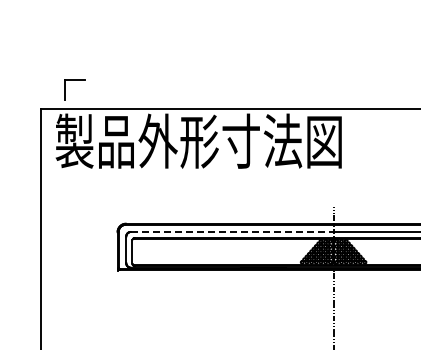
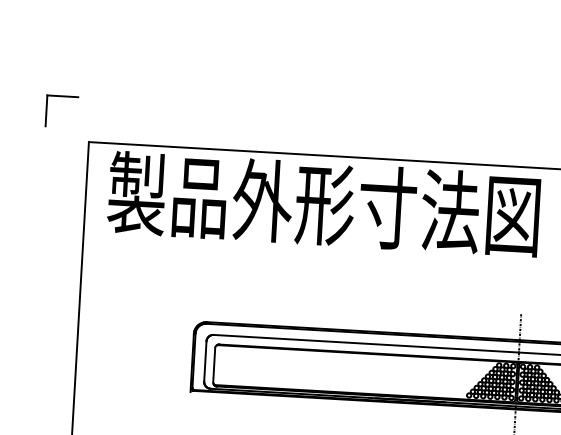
part: (74, 80) -> (62, 97), moved
line: (232, 232) -> (366, 344), dashed -> solid

